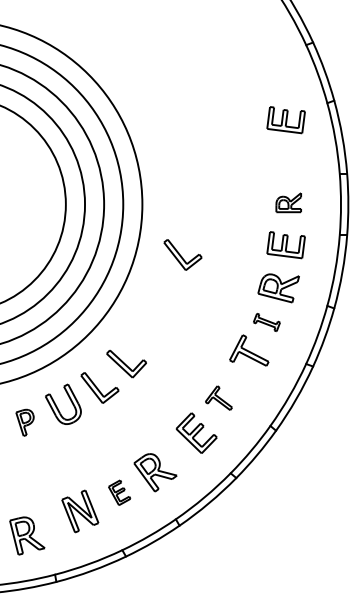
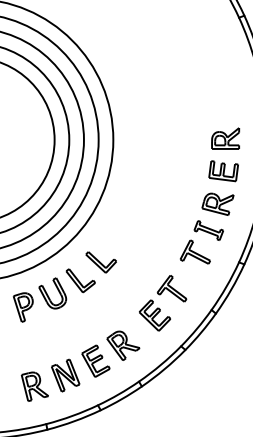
part: (285, 120) -> (223, 75), removed
part: (288, 202) -> (225, 138), size x1.43
part: (182, 254) -> (144, 178), removed
part: (266, 322) -> (208, 230), size x1.43
part: (218, 397) -> (171, 288), size x1.43
part: (24, 422) -> (22, 307), size x1.43
part: (119, 492) -> (95, 361), size x1.67
part: (27, 535) -> (35, 386), moved

